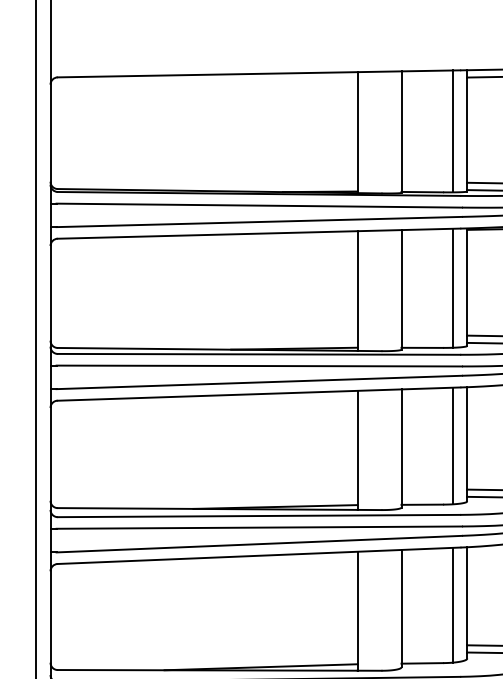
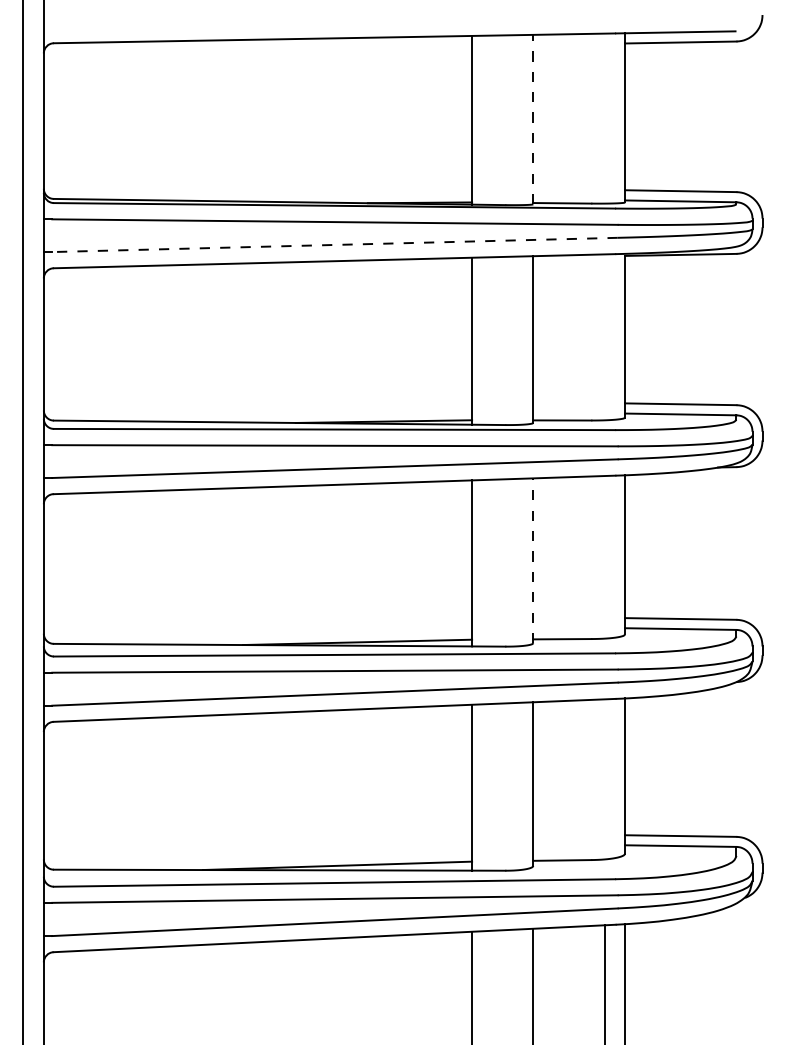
line: (452, 131) -> (604, 118), removed
line: (401, 132) -> (533, 119), solid -> dashed
line: (258, 221) -> (334, 244), solid -> dashed
line: (452, 288) -> (604, 337), removed
line: (452, 446) -> (604, 557), removed
line: (401, 448) -> (533, 560), solid -> dashed
line: (452, 605) -> (604, 779), removed

